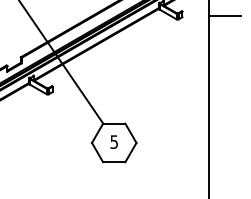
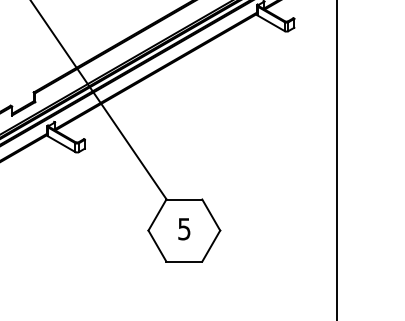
line: (225, 15) -> (363, 25), removed

